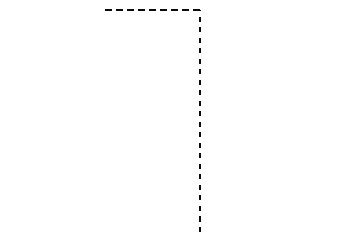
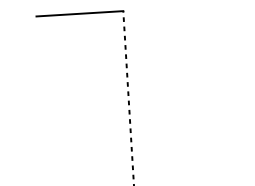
line: (150, 9) -> (79, 13), dashed -> solid

